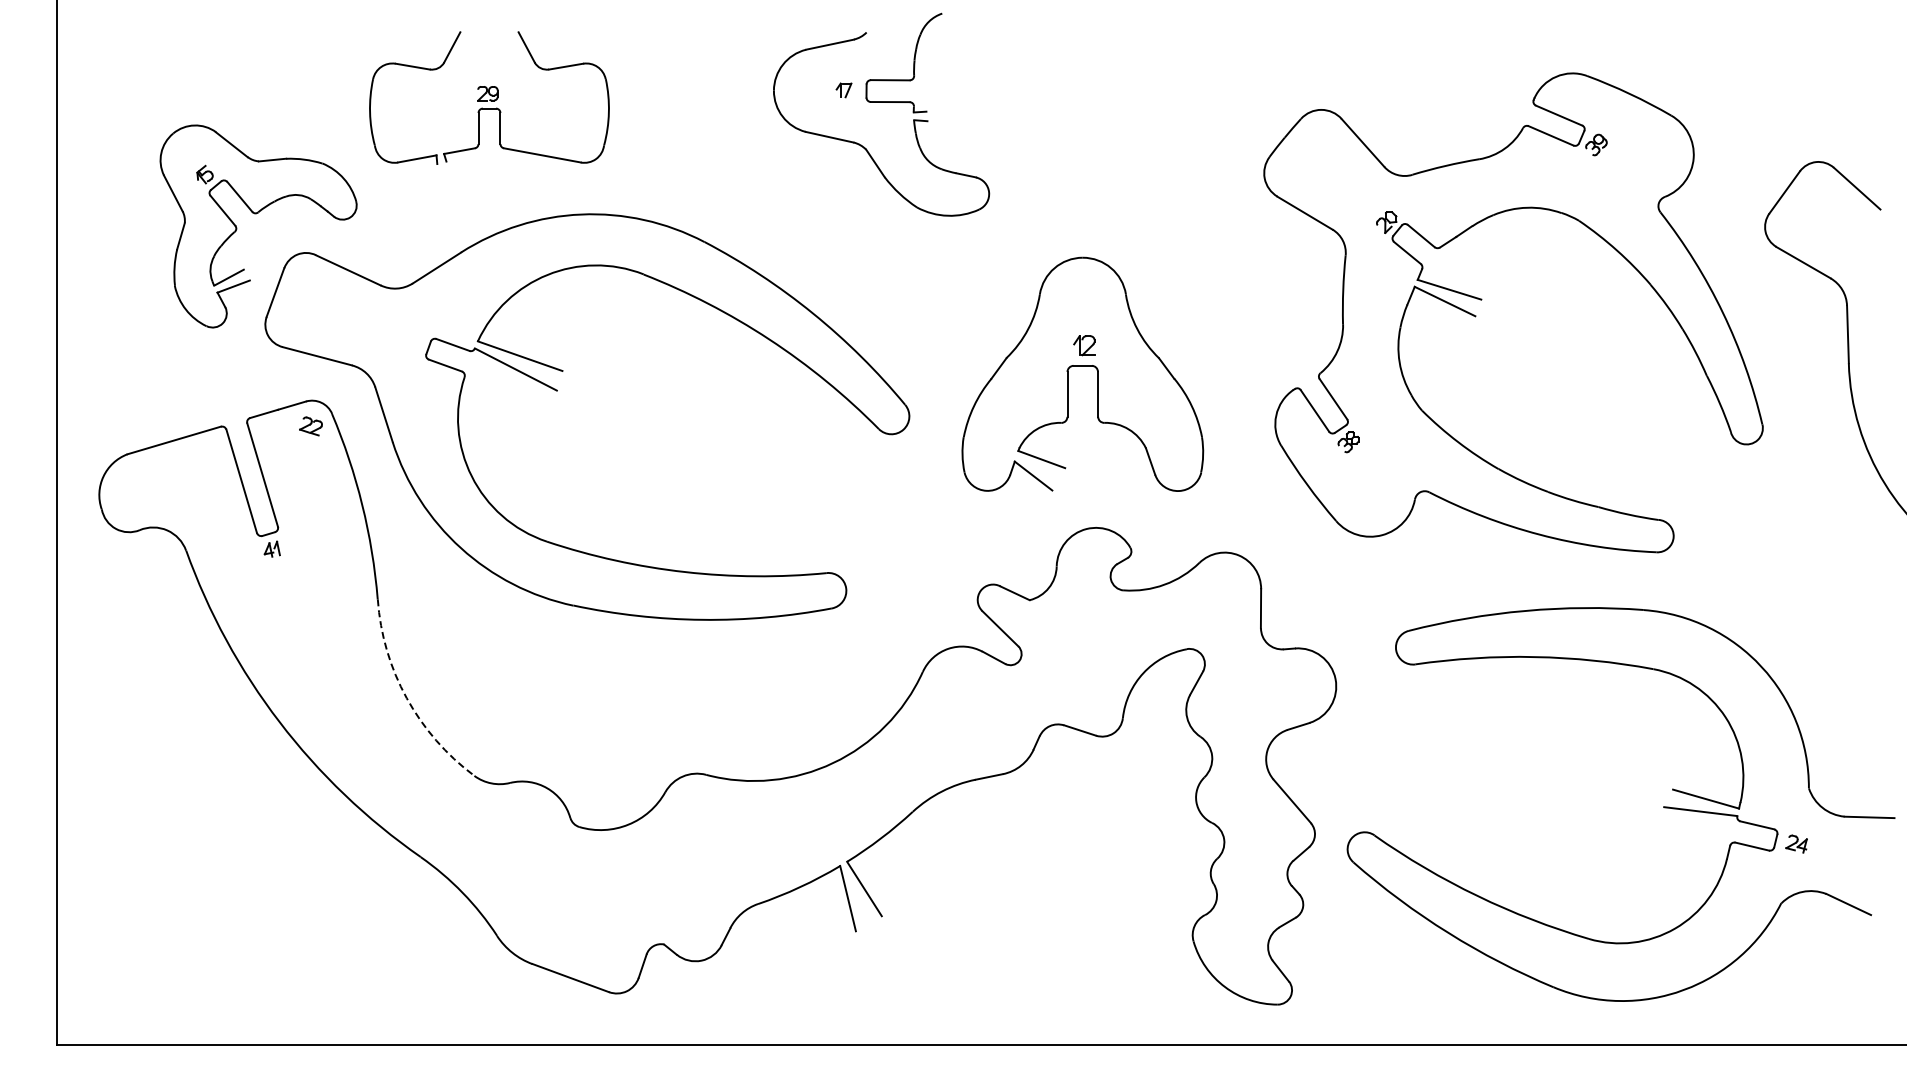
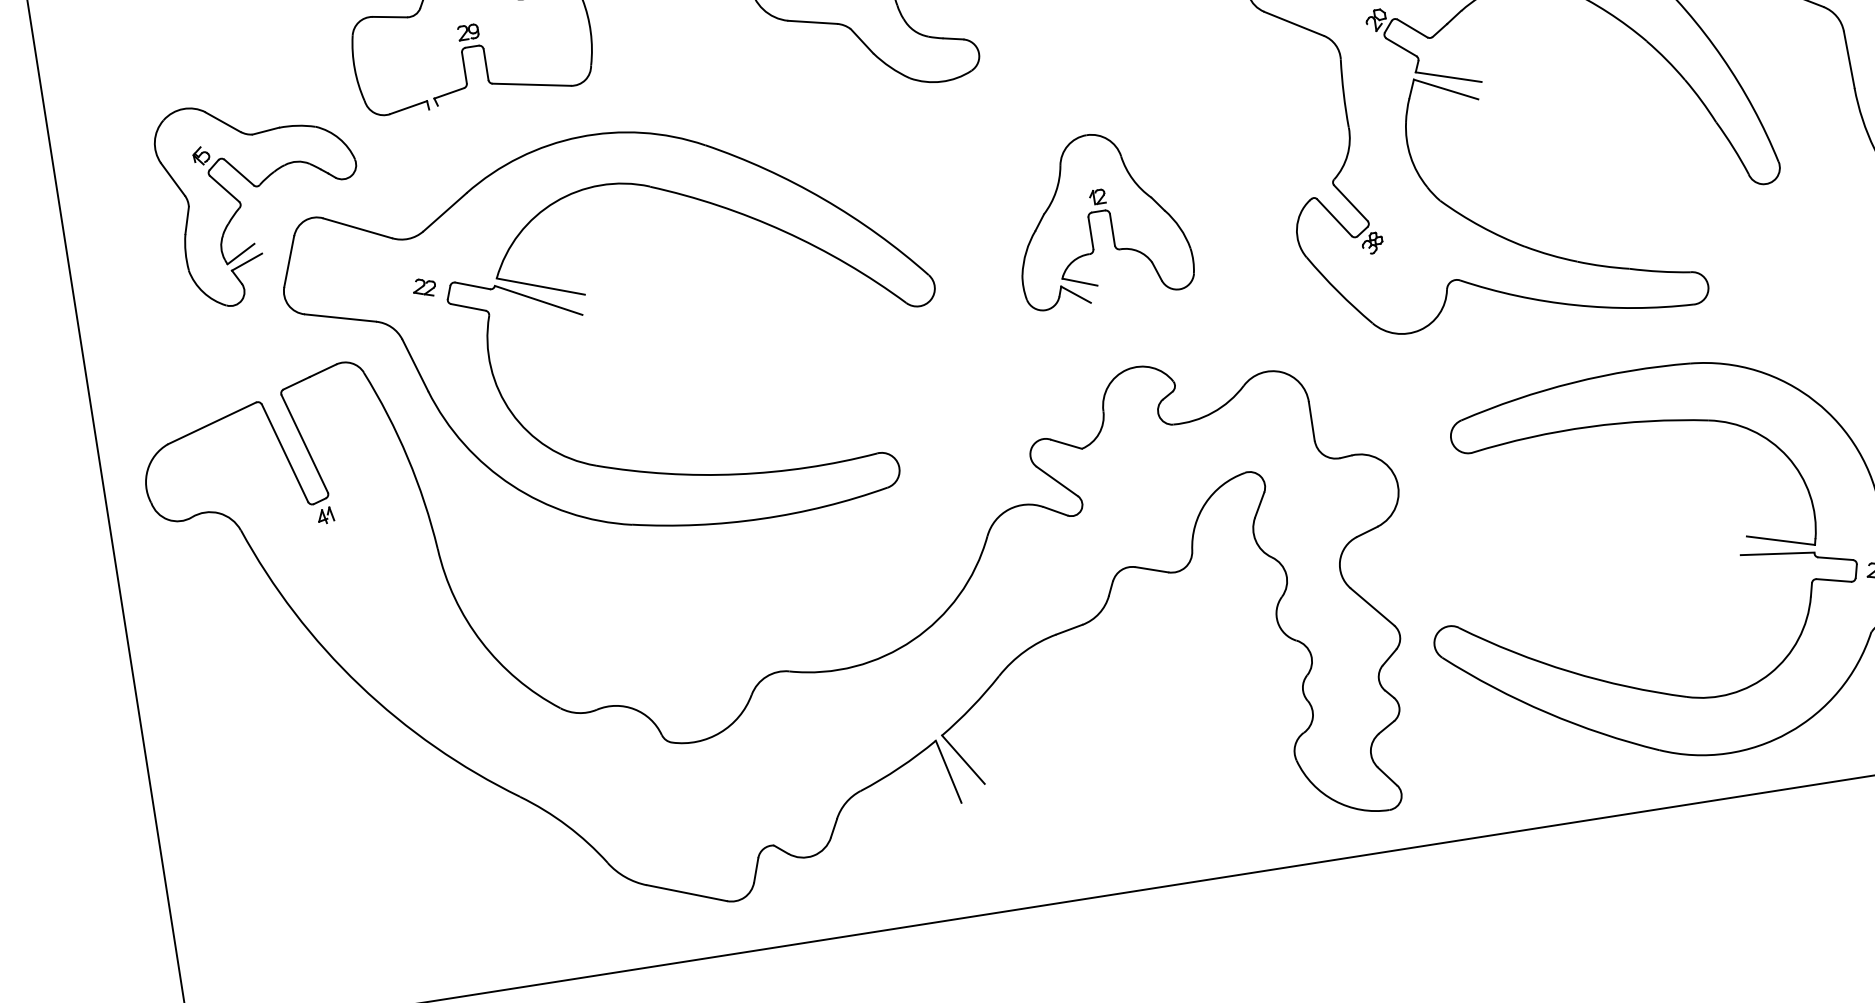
part: (1082, 374) -> (1099, 217), size x0.71
part: (310, 426) -> (423, 287), moved
arc: (406, 698) -> (481, 642), dashed -> solid

